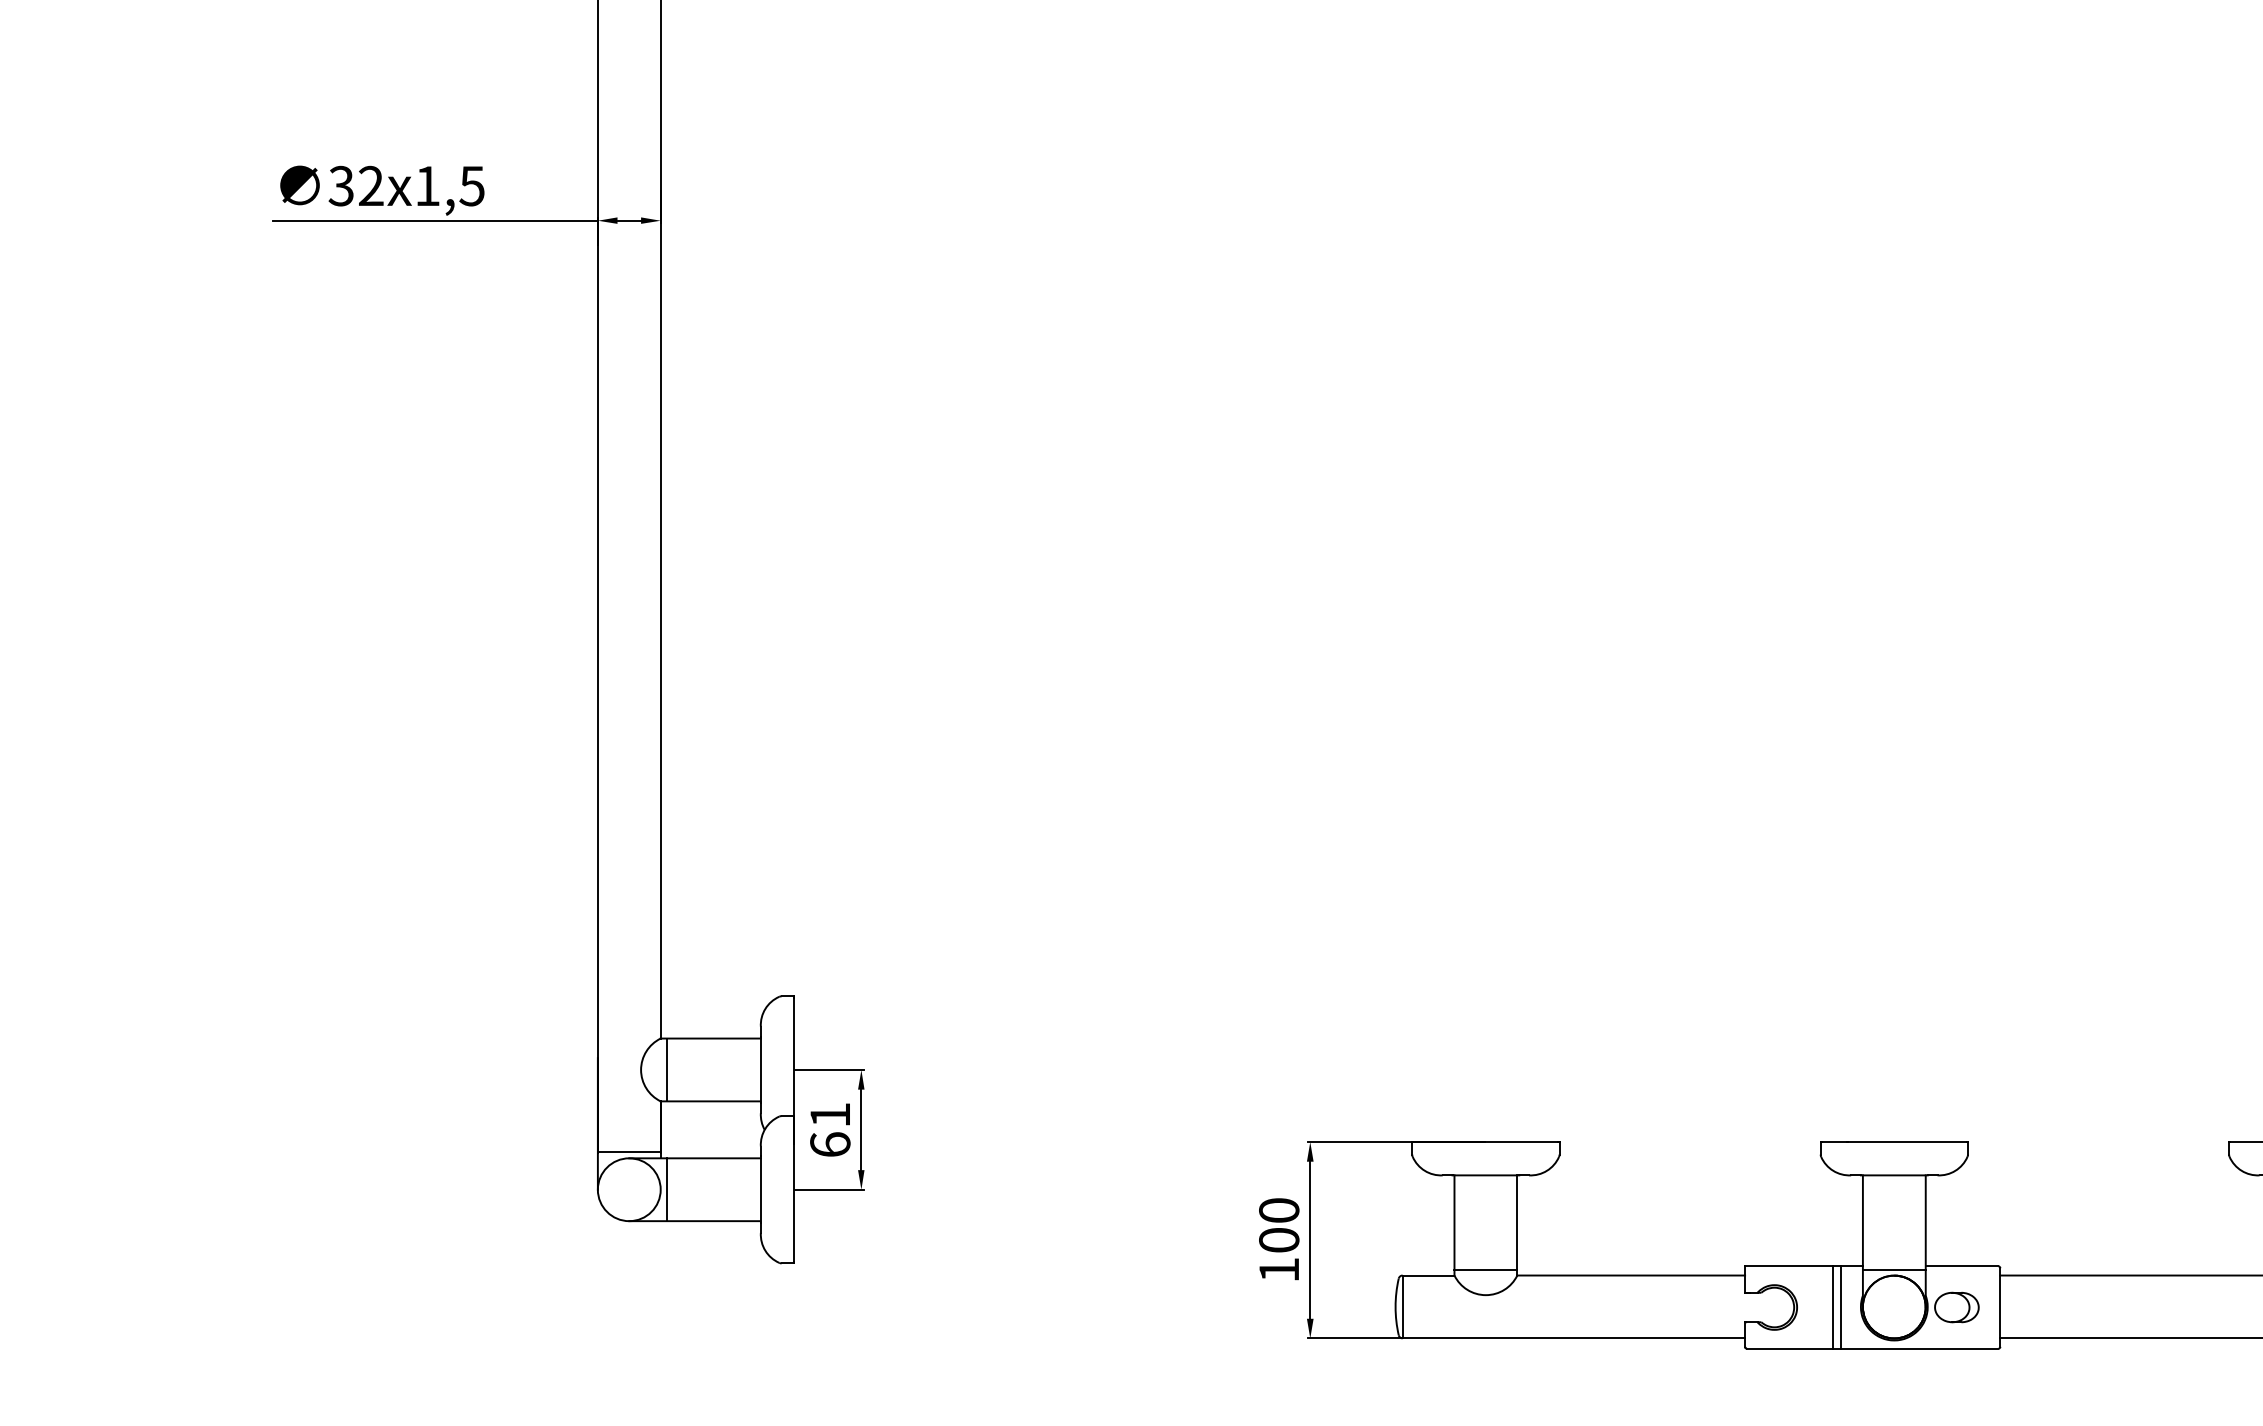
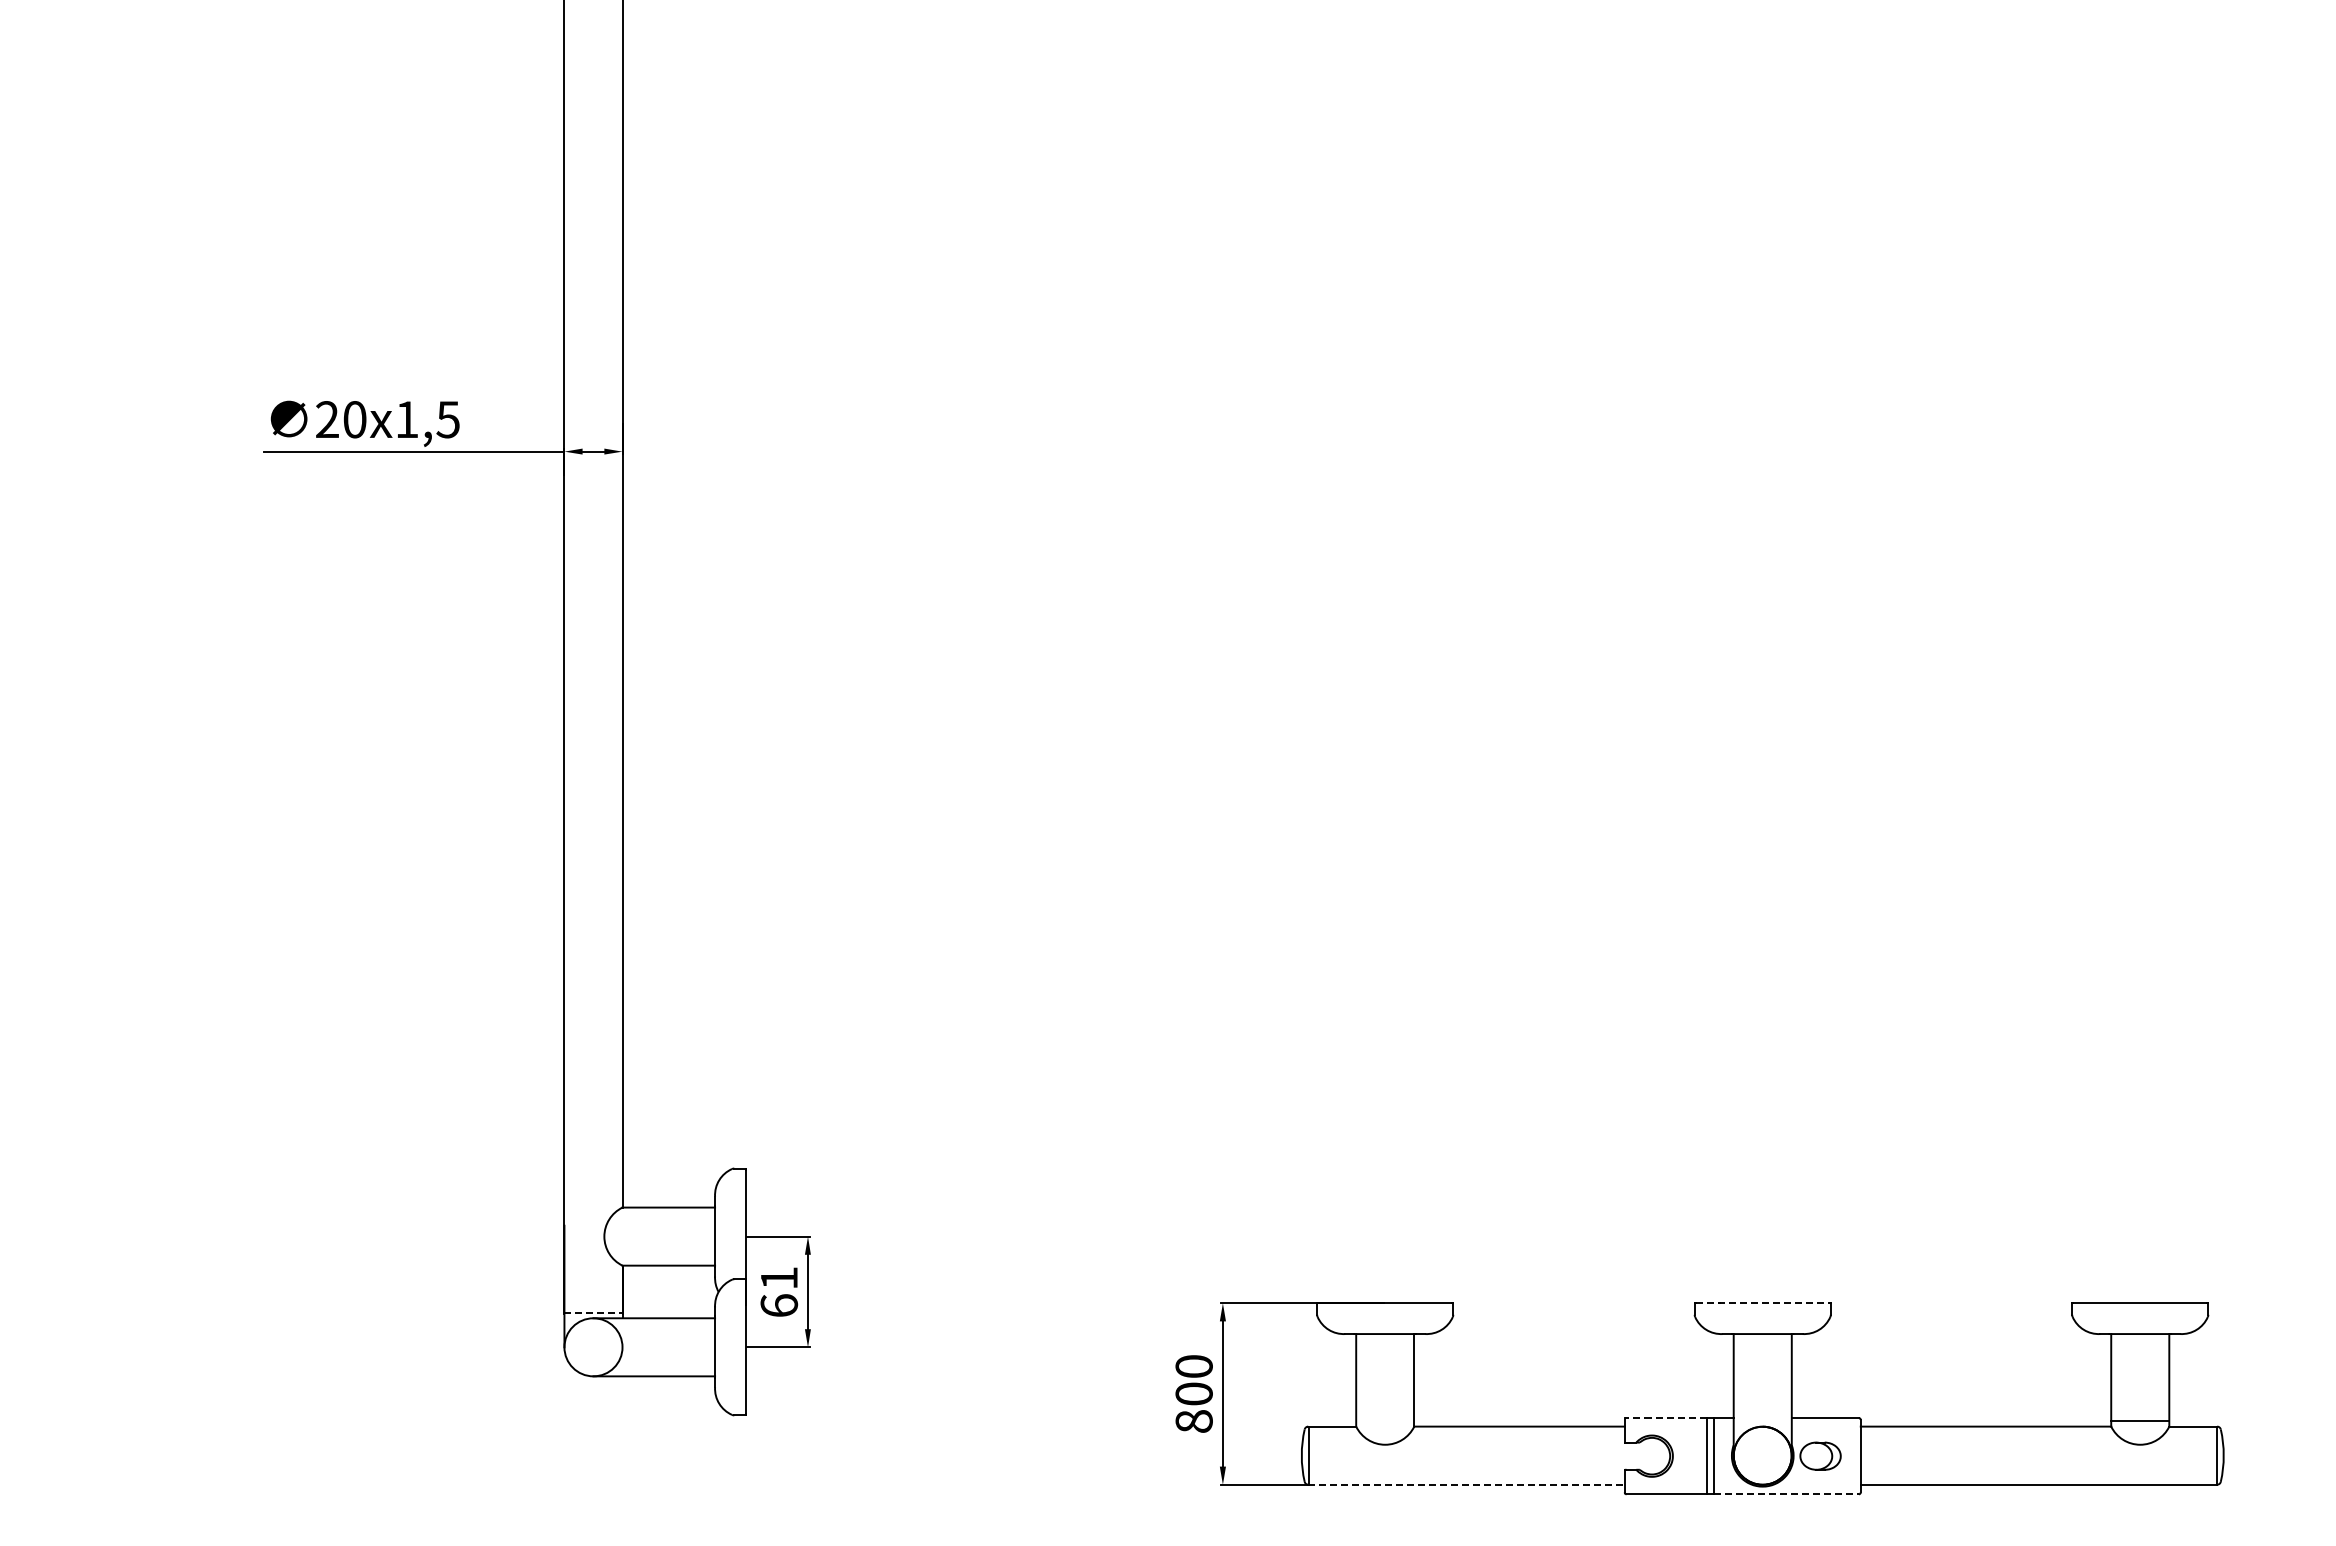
text: (355, 185) -> (340, 419), 32x1,5 -> 20x1,5
line: (666, 1069) -> (627, 1236), removed
line: (1894, 1142) -> (1762, 1303), solid -> dashed
line: (629, 1152) -> (593, 1312), solid -> dashed
line: (666, 1189) -> (627, 1347), removed
line: (1789, 1266) -> (1665, 1418), solid -> dashed
text: (1278, 1269) -> (1193, 1421), 100 -> 800
line: (1486, 1269) -> (1385, 1421), removed
line: (1894, 1269) -> (1762, 1421), removed
line: (1574, 1338) -> (1467, 1484), solid -> dashed
line: (1920, 1348) -> (1786, 1494), solid -> dashed

